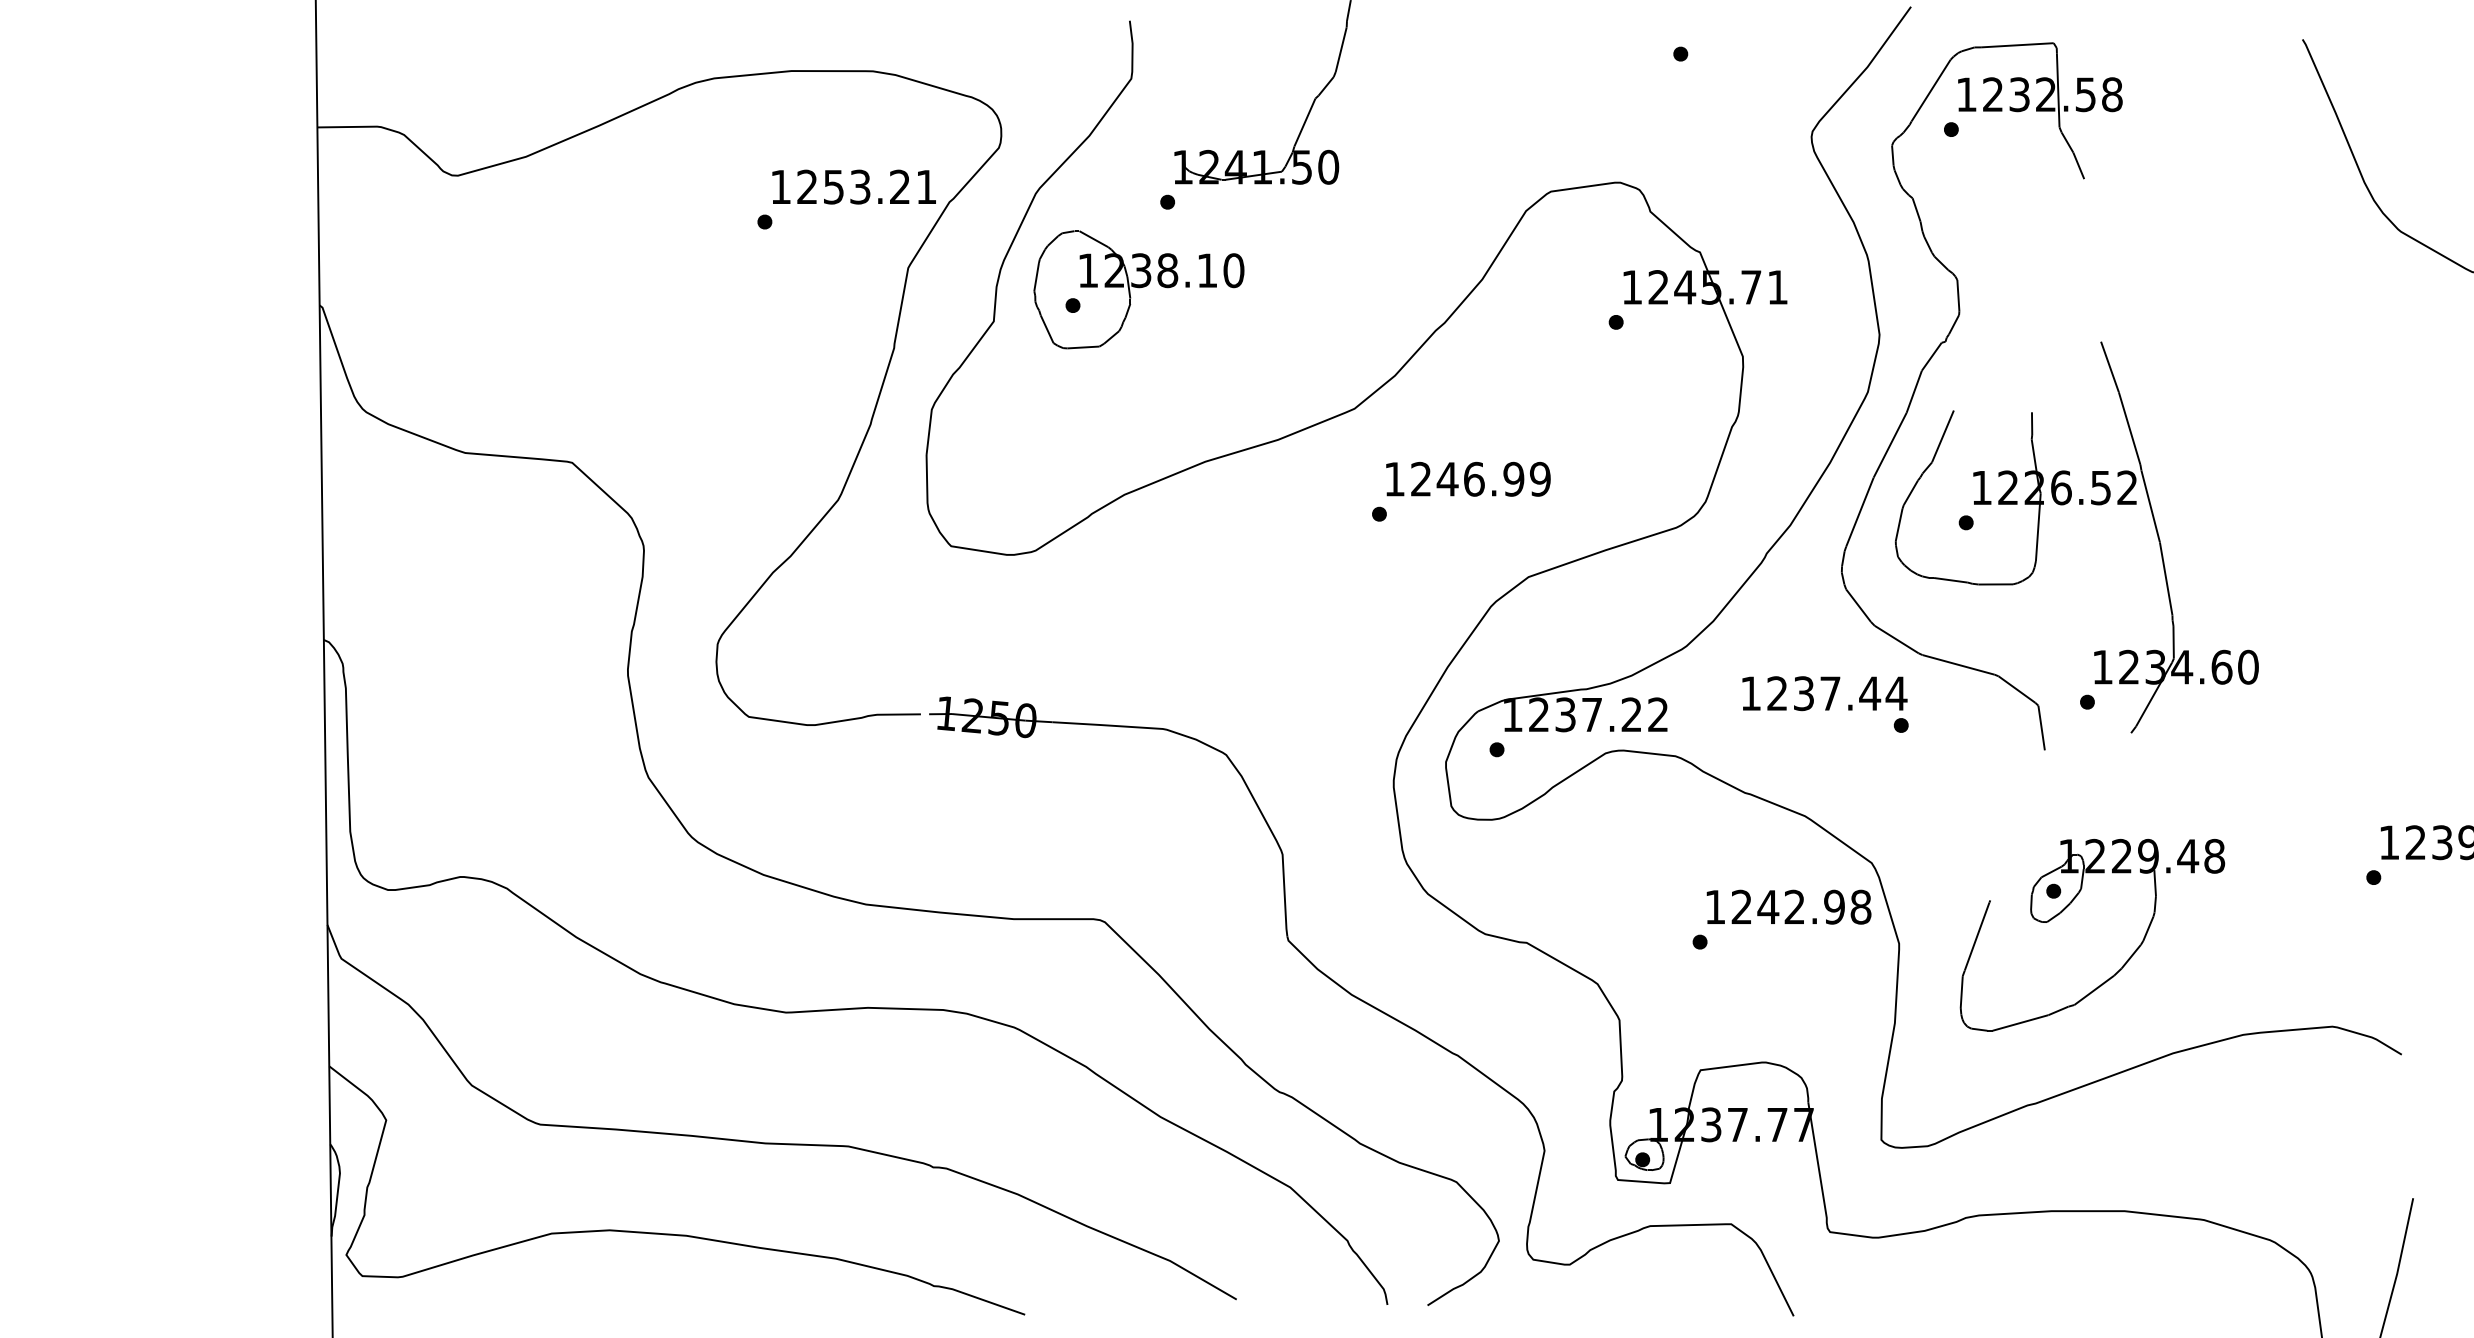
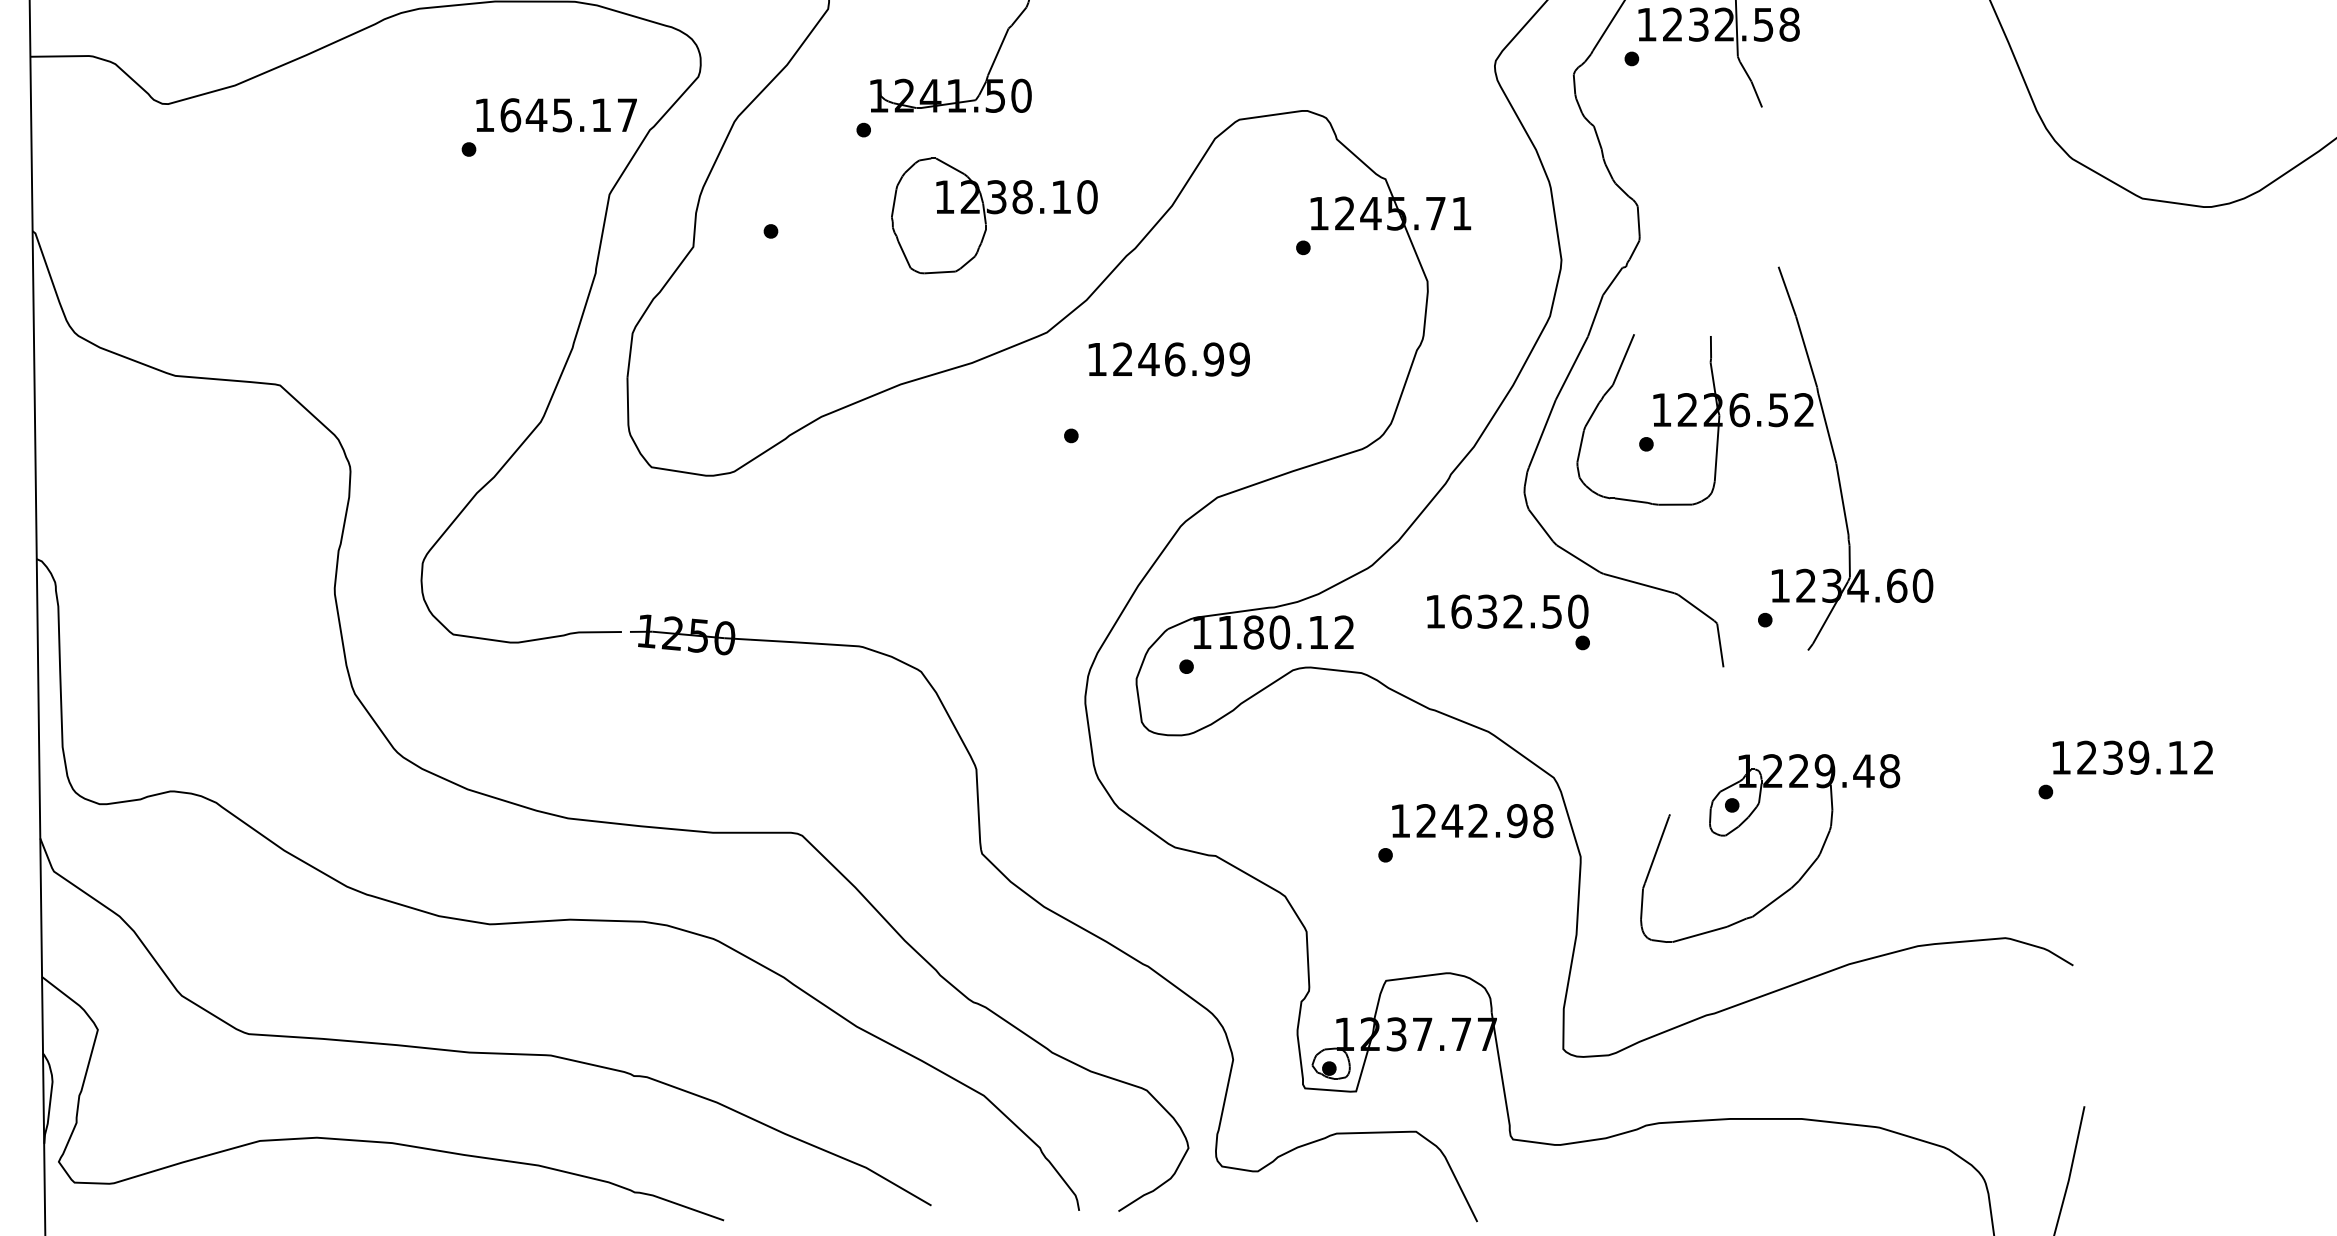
text: (866, 186) -> (568, 114), 1253.21 -> 1645.17
part: (1138, 289) -> (993, 215), moved
text: (1468, 478) -> (1169, 358), moved
text: (1837, 693) -> (1520, 611), 1237.44 -> 1632.50
text: (1585, 714) -> (1273, 632), 1237.22 -> 1180.12

